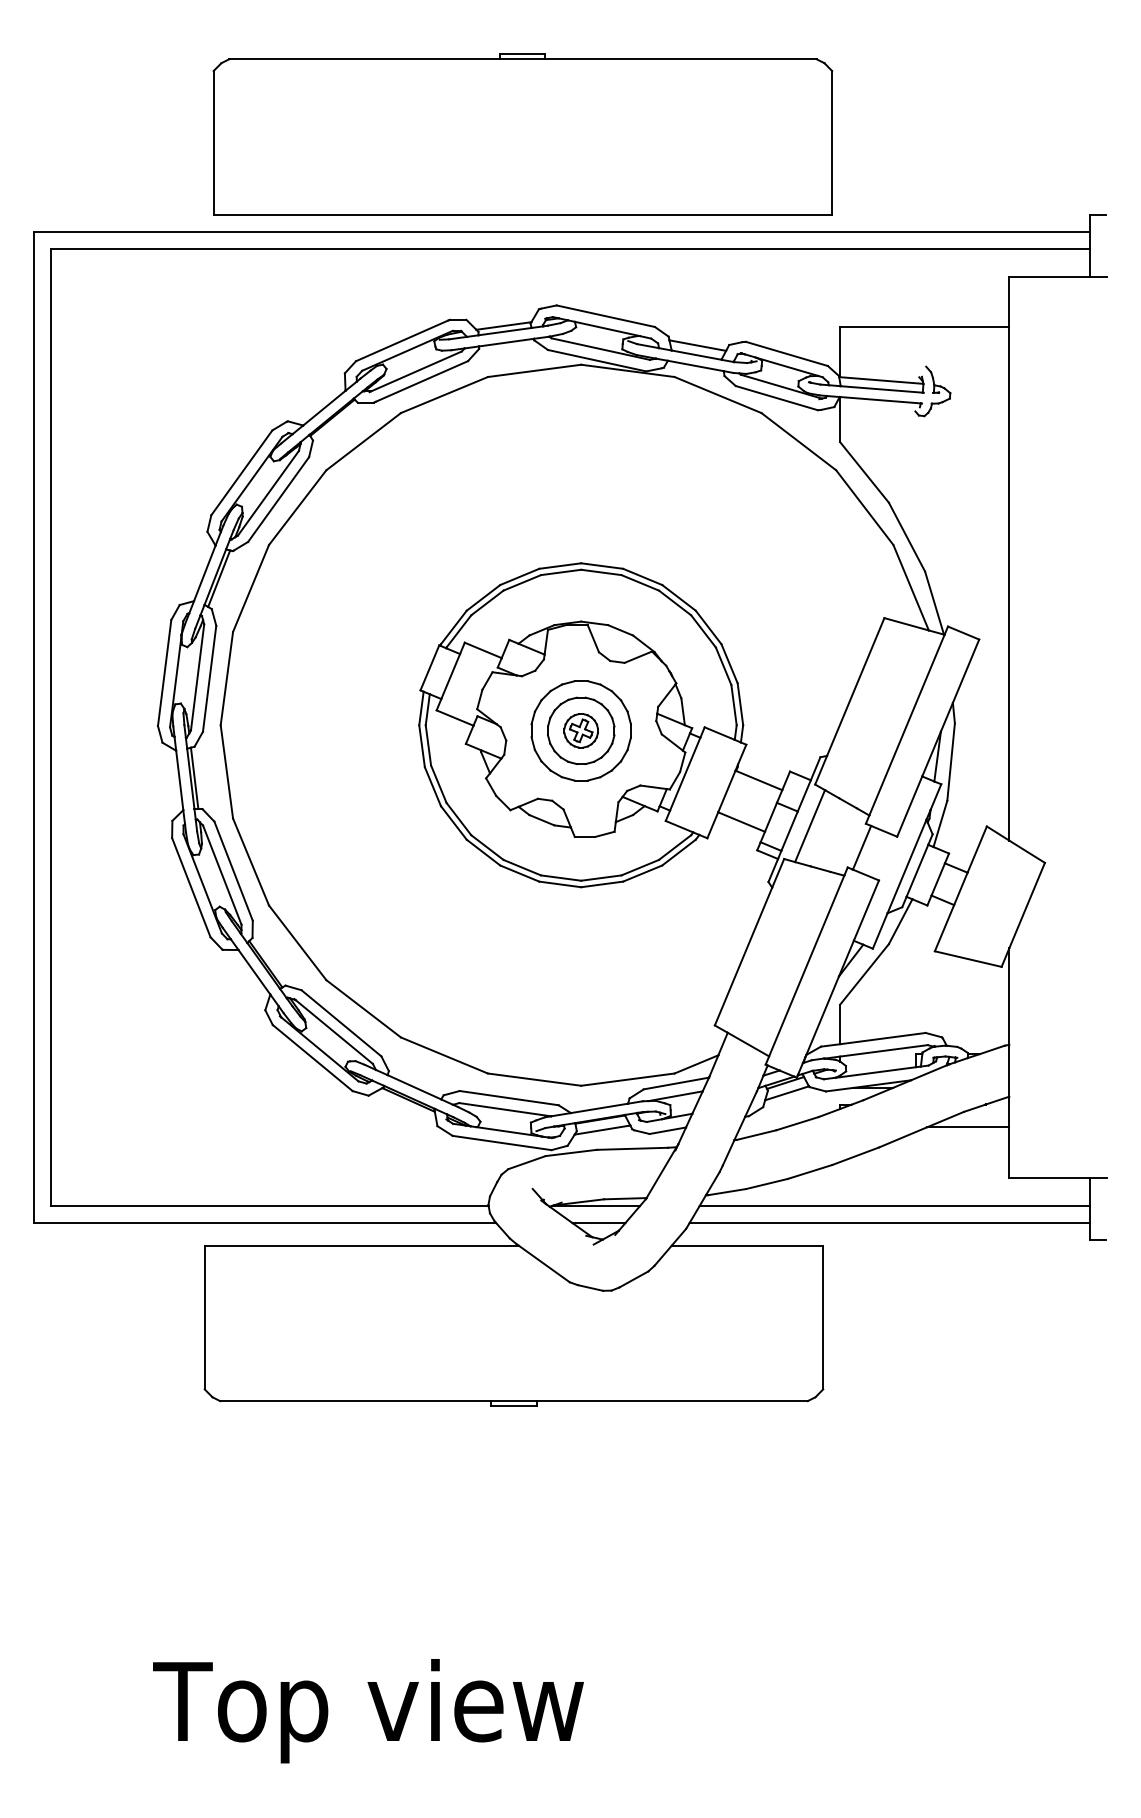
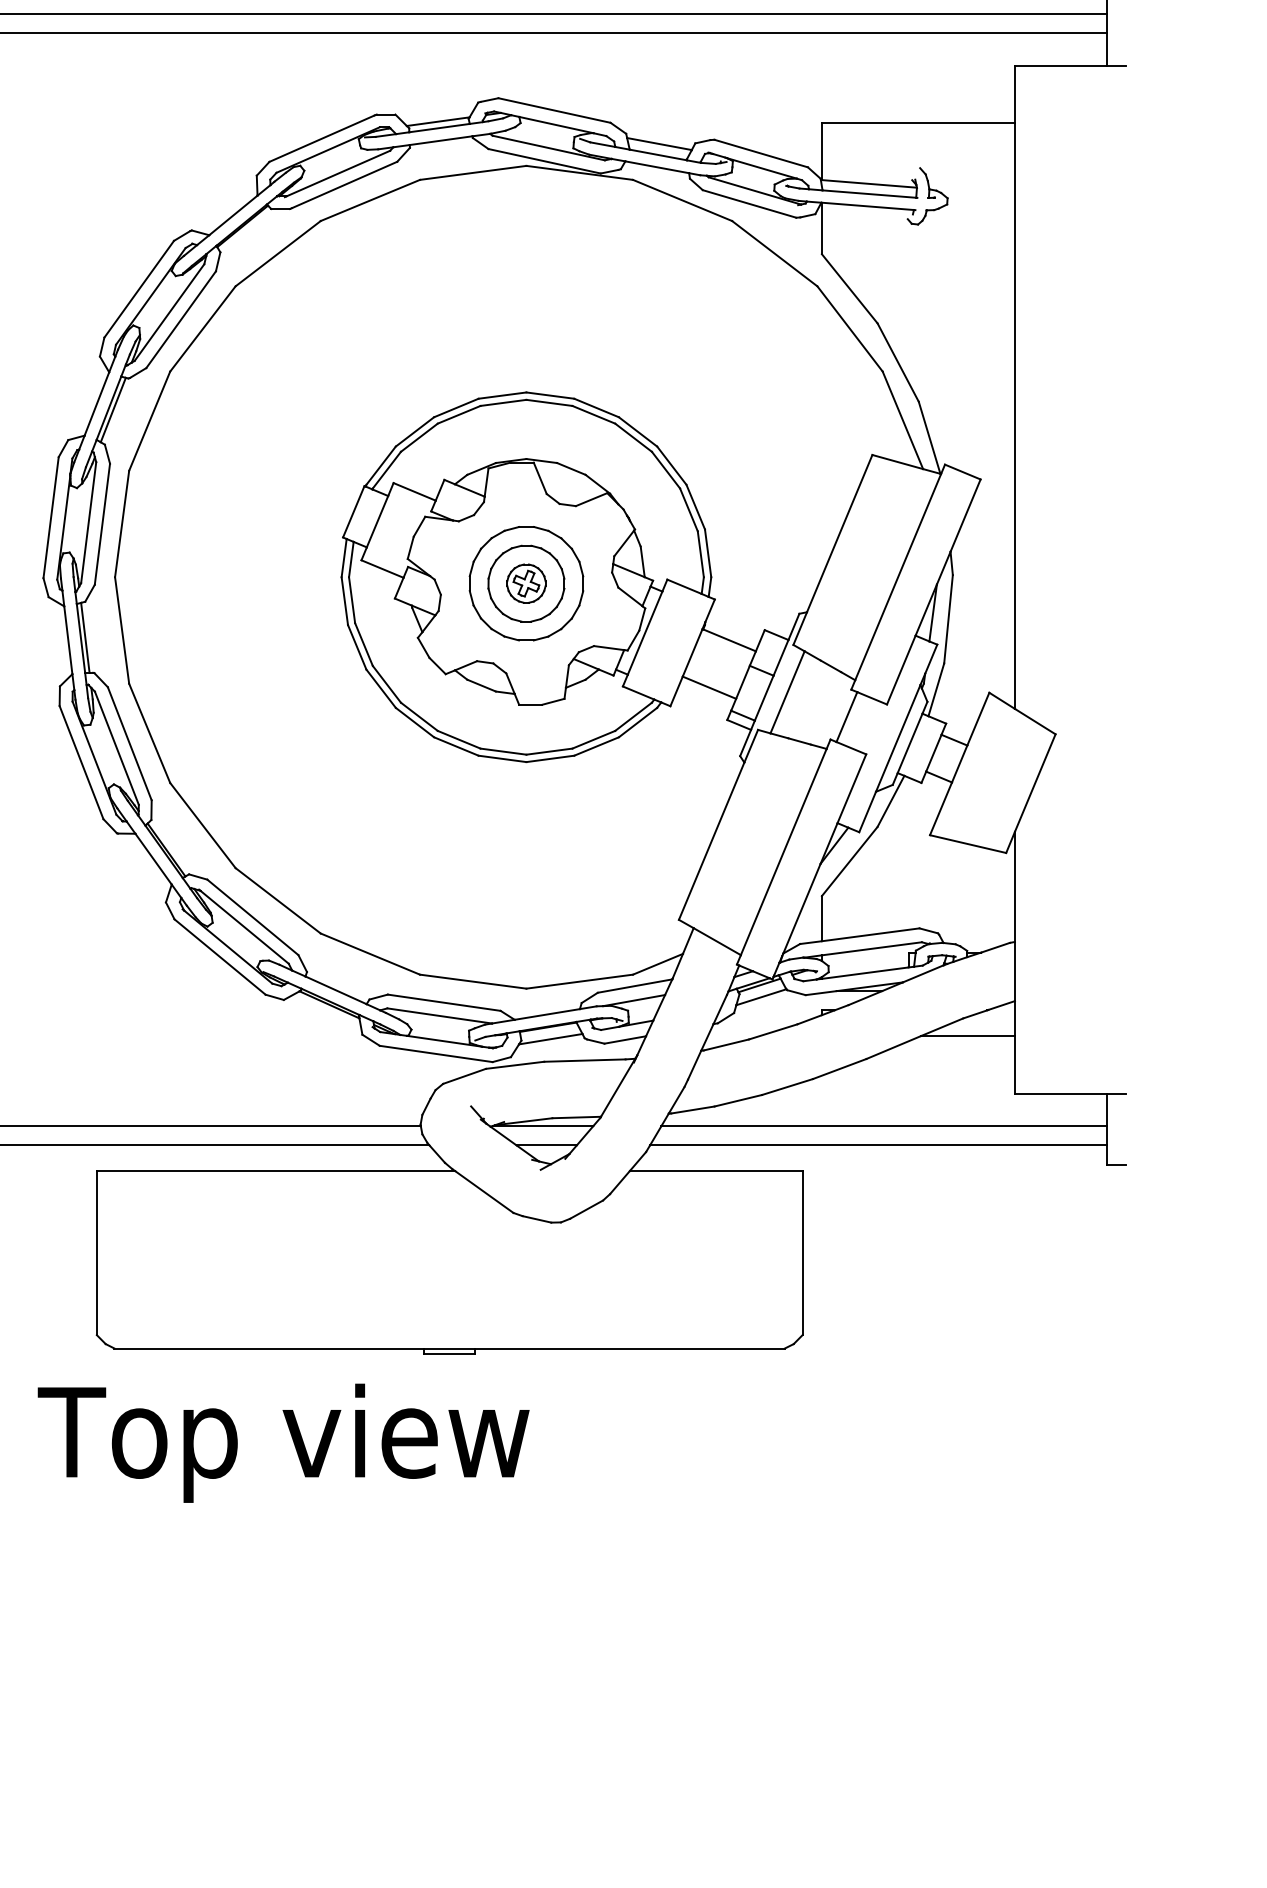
text: (368, 1711) -> (283, 1443), moved

